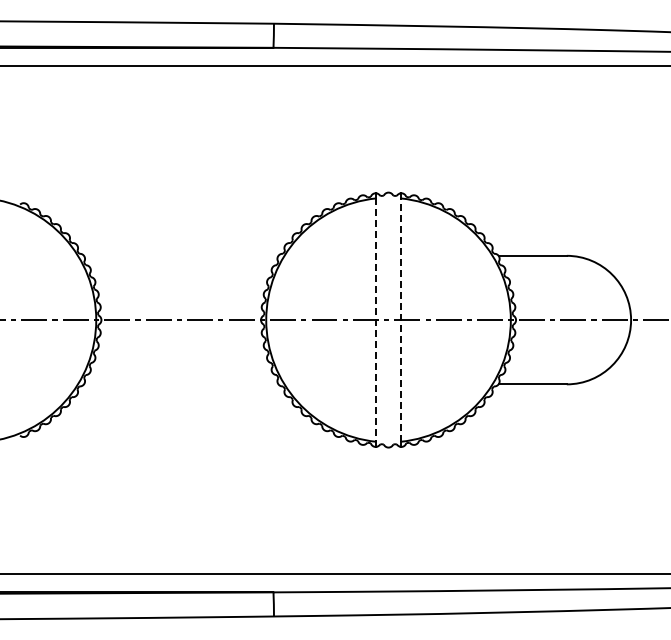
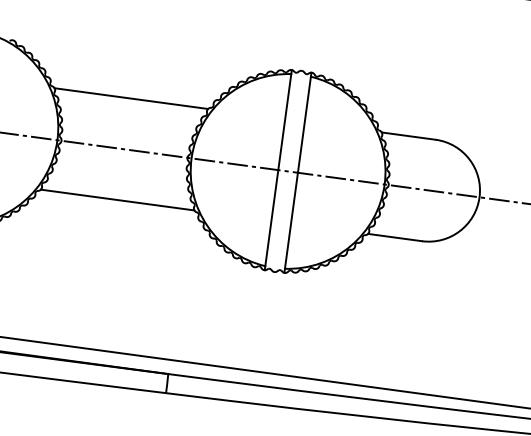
line: (180, 255) -> (130, 98), added
line: (376, 320) -> (278, 170), dashed -> solid
line: (400, 320) -> (297, 173), dashed -> solid
line: (180, 384) -> (117, 200), added

